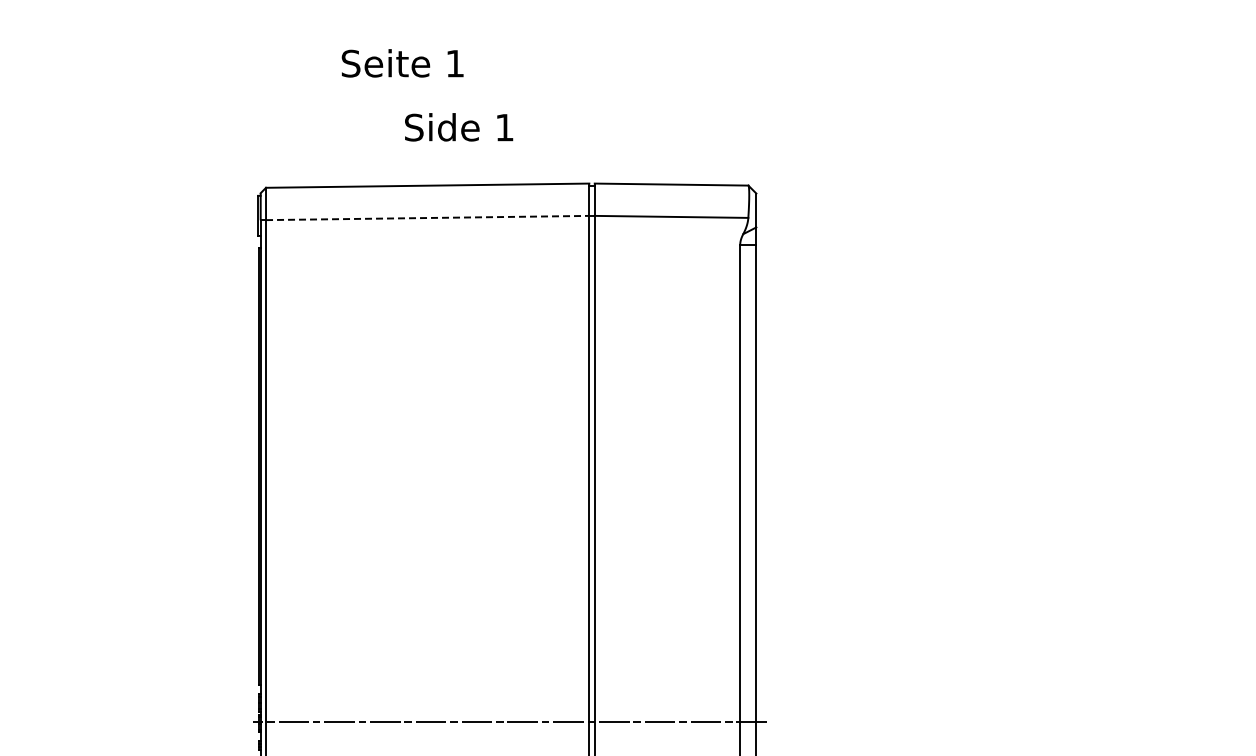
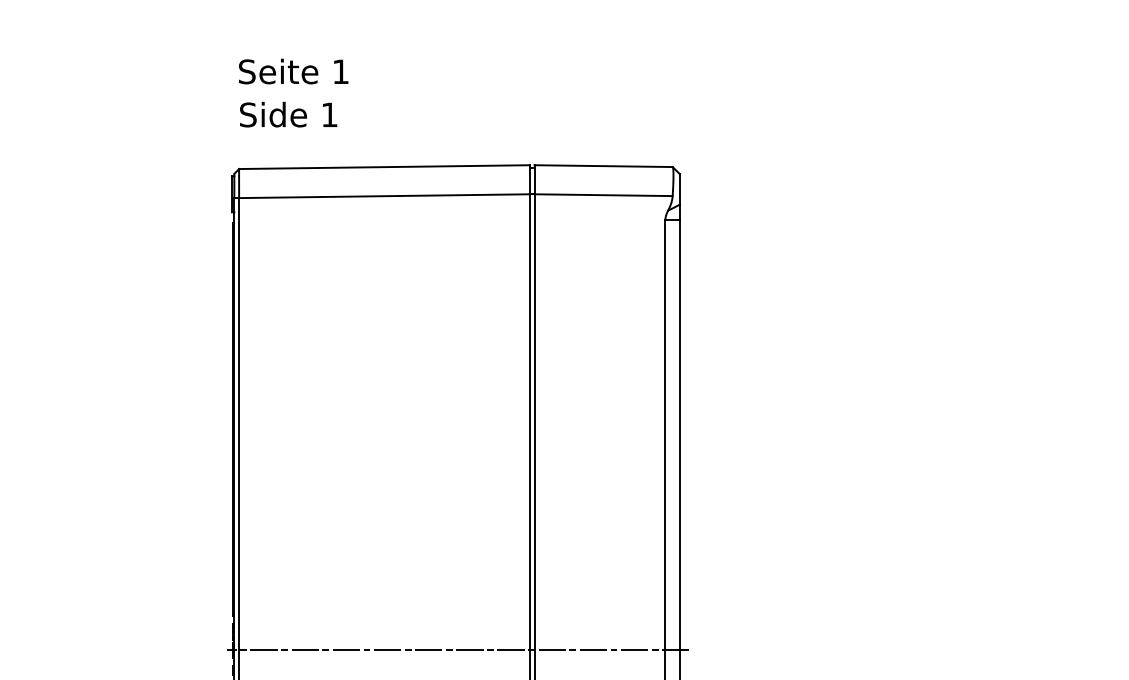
text: (402, 63) -> (293, 71), moved
text: (459, 127) -> (288, 114), moved
line: (427, 218) -> (384, 196), dashed -> solid

